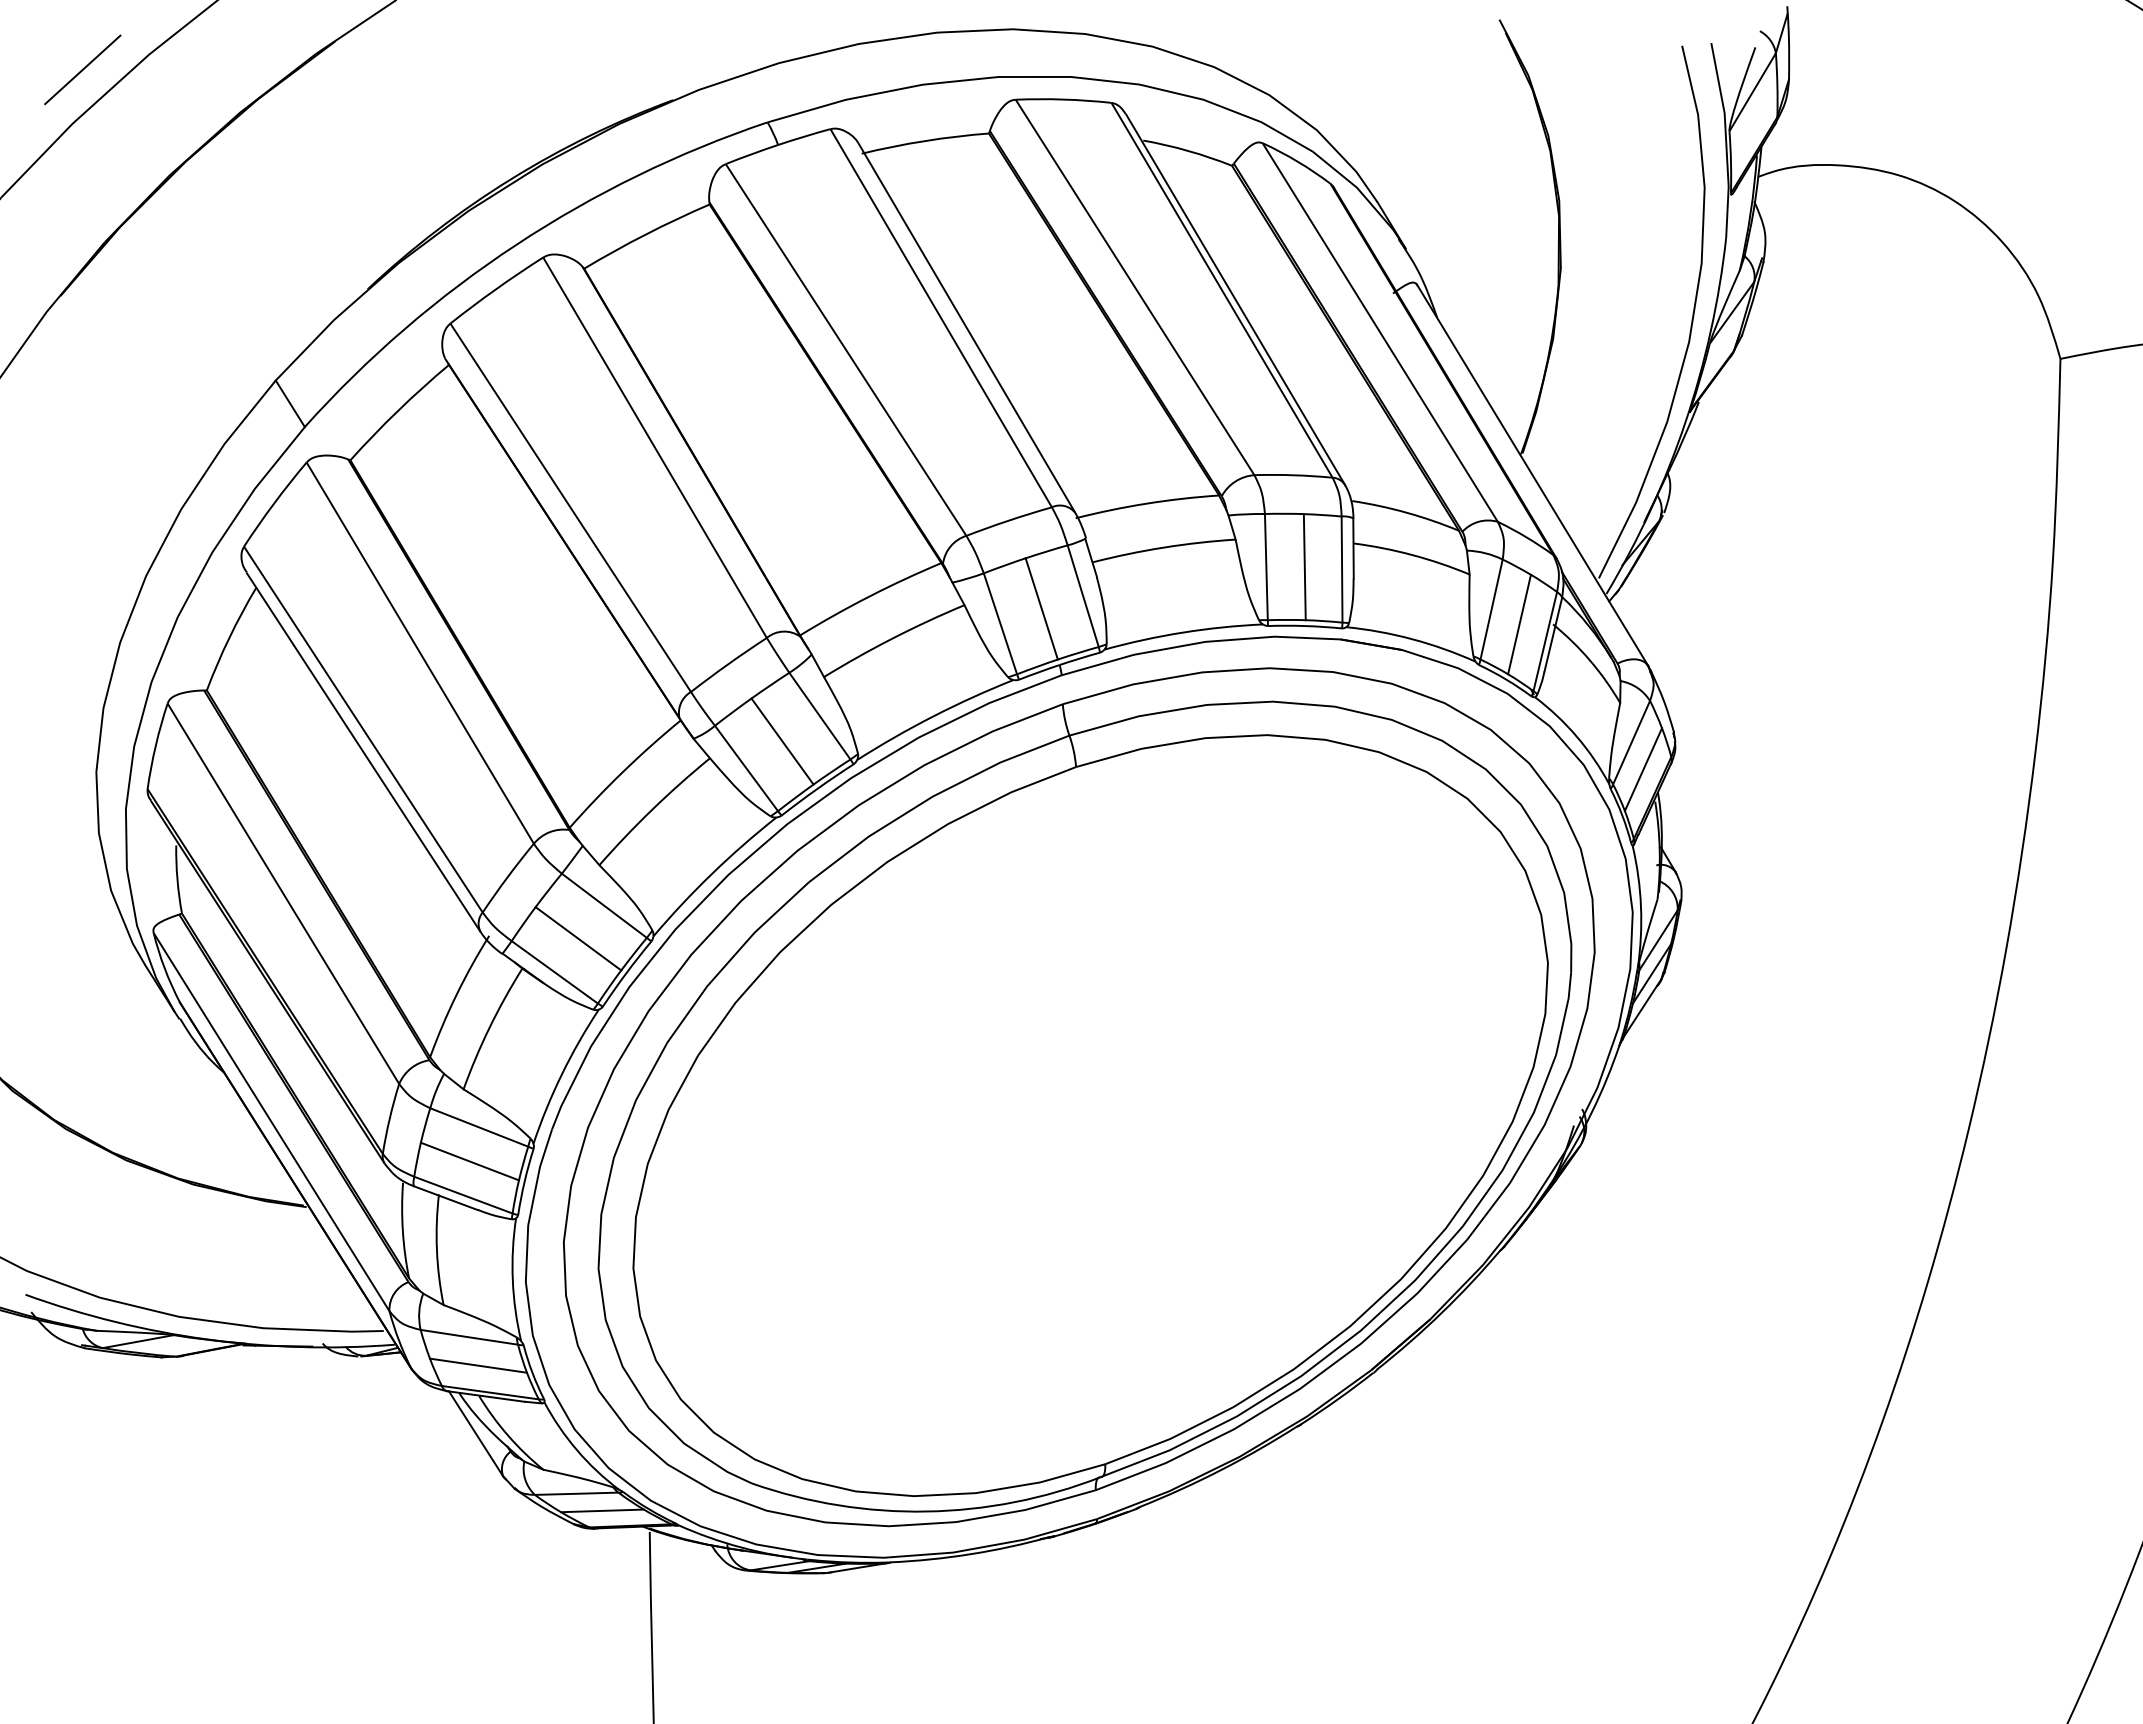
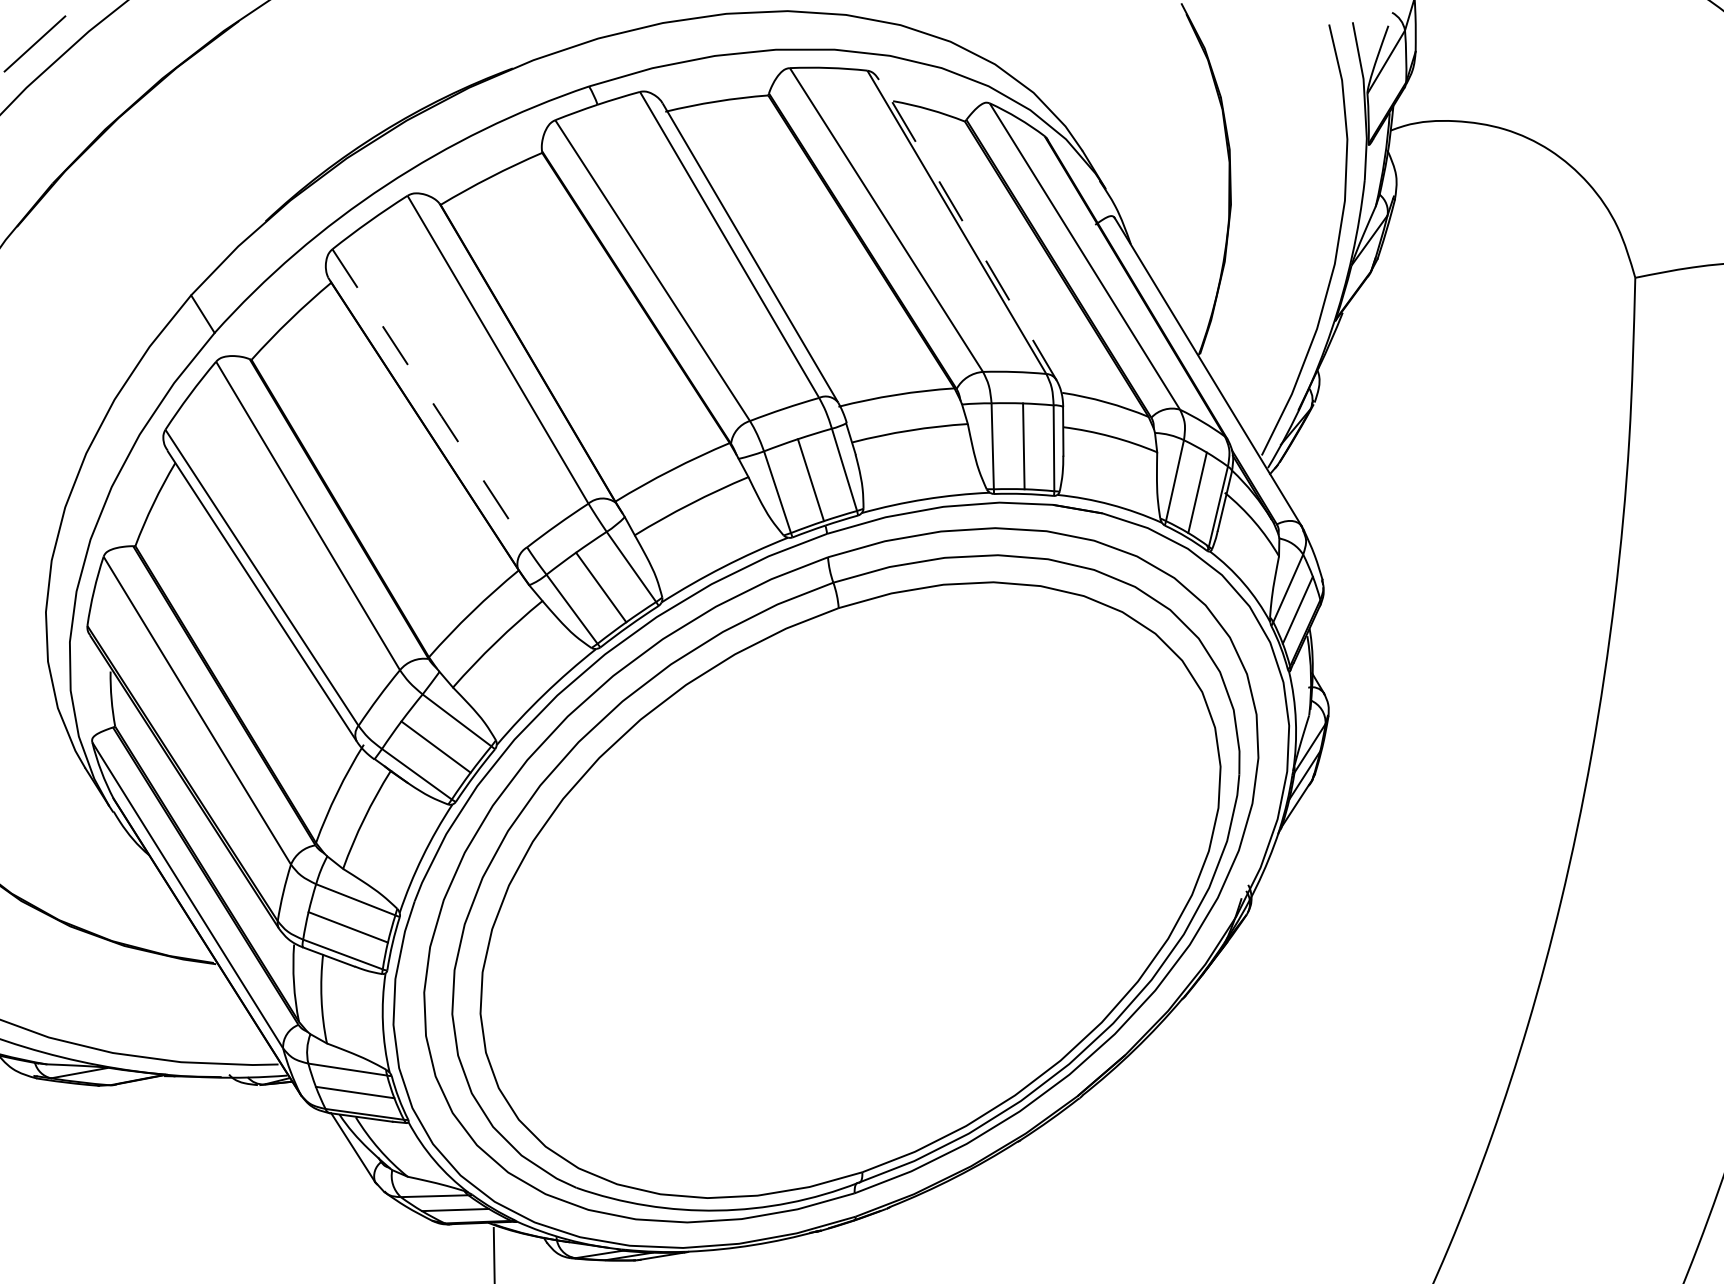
line: (1235, 299) -> (967, 229), solid -> dashed
line: (570, 508) -> (429, 398), solid -> dashed

